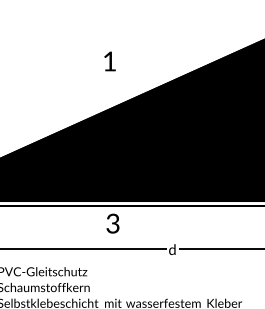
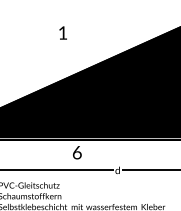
text: (109, 60) -> (62, 32), moved
text: (111, 221) -> (76, 151), 3 -> 6

